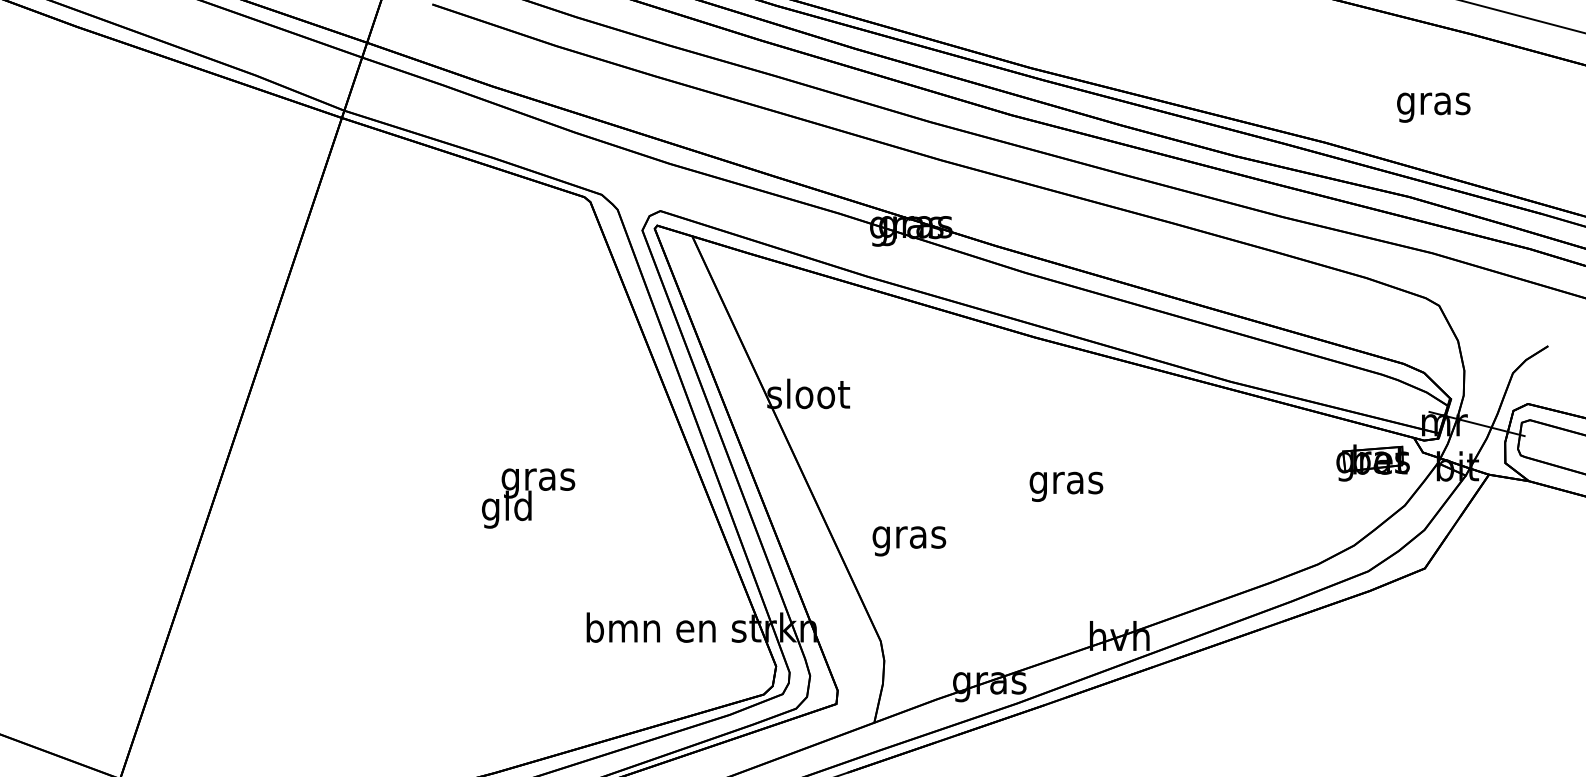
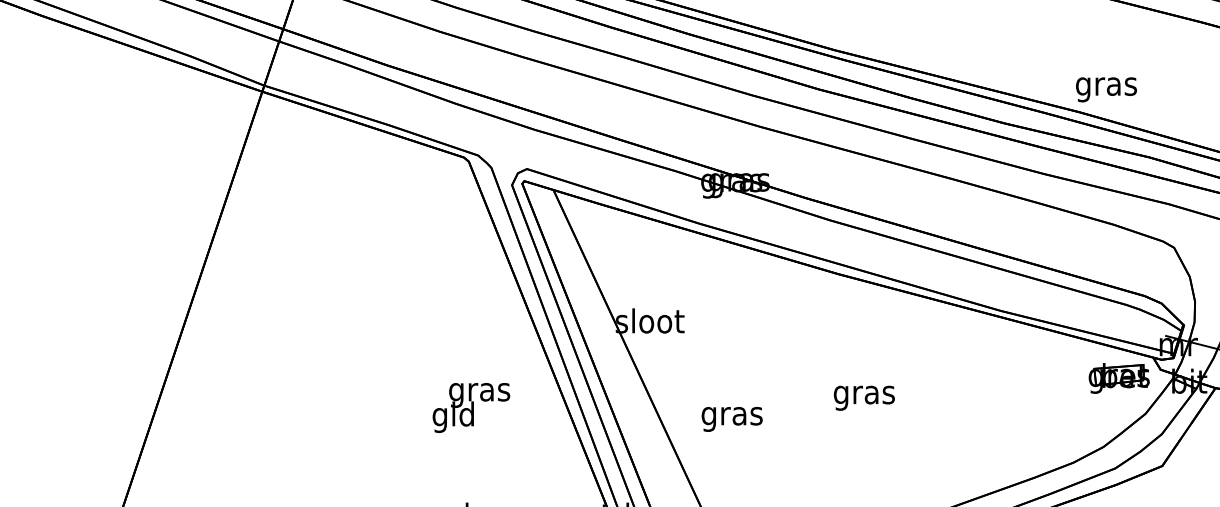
text: (1433, 107) -> (1106, 89), moved
text: (528, 498) -> (471, 407), moved
text: (909, 541) -> (732, 419), moved

